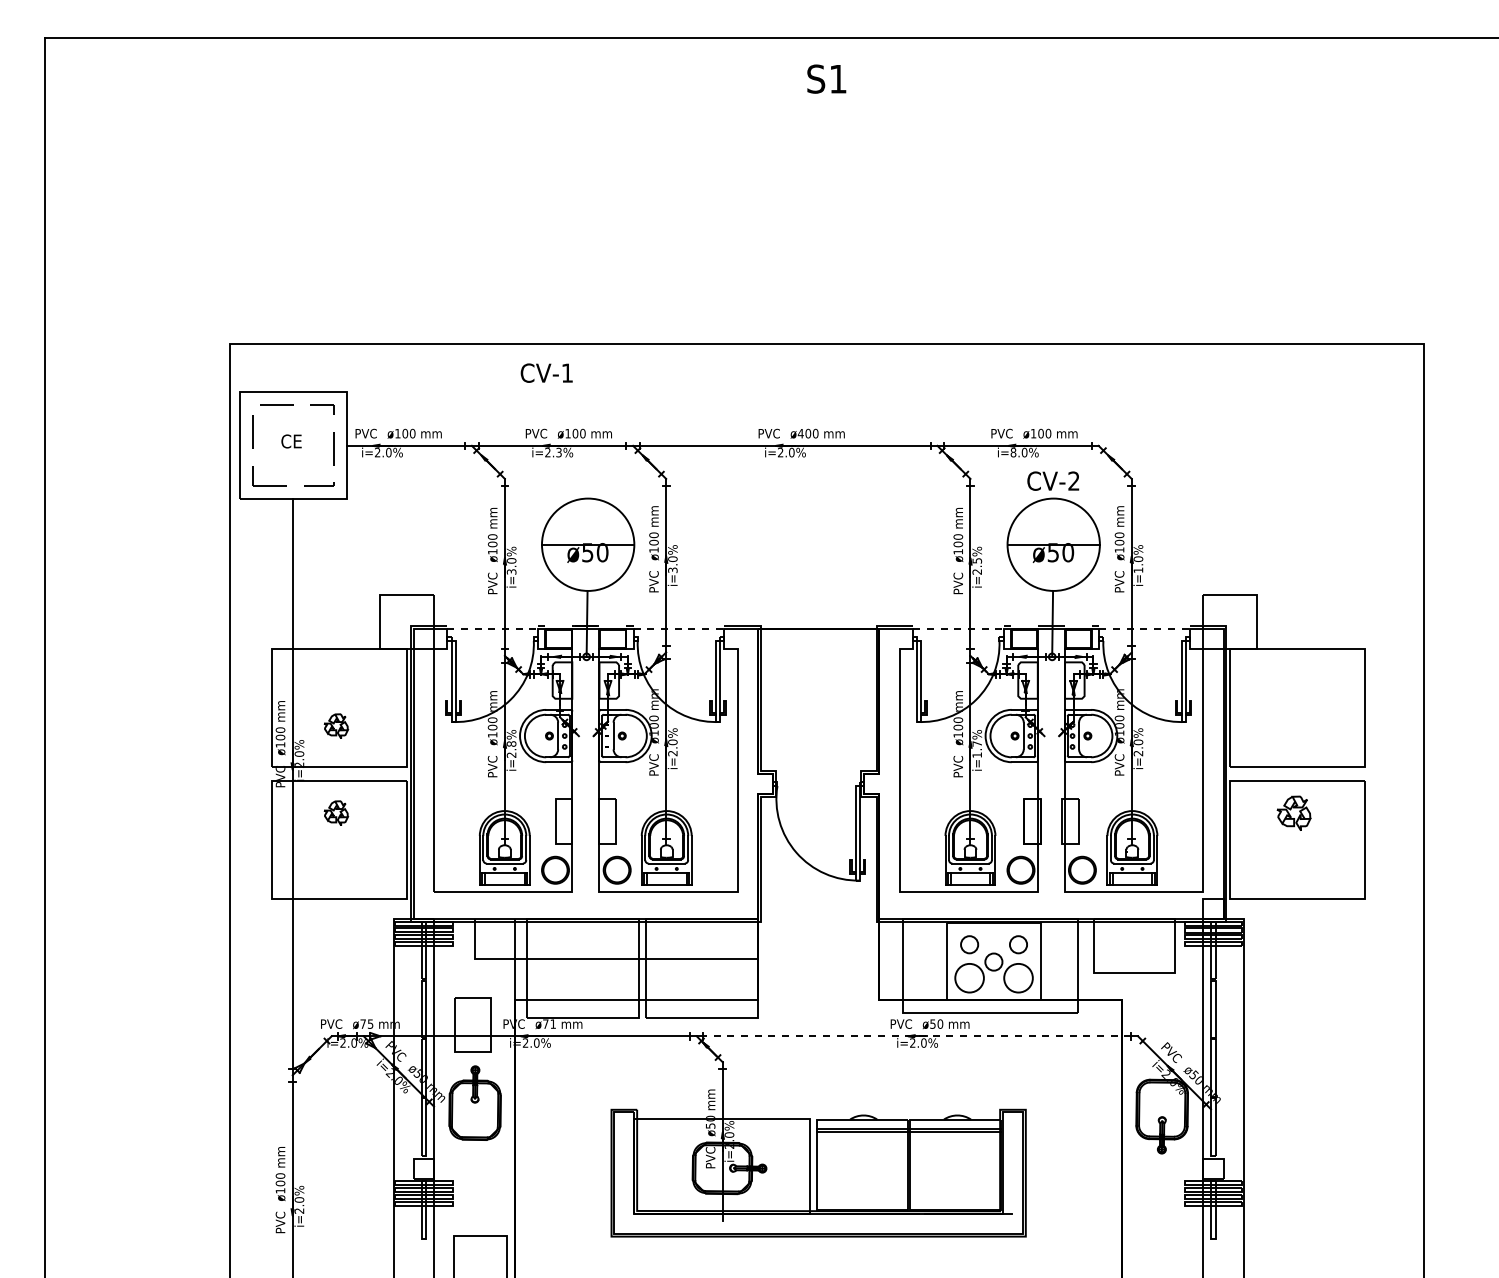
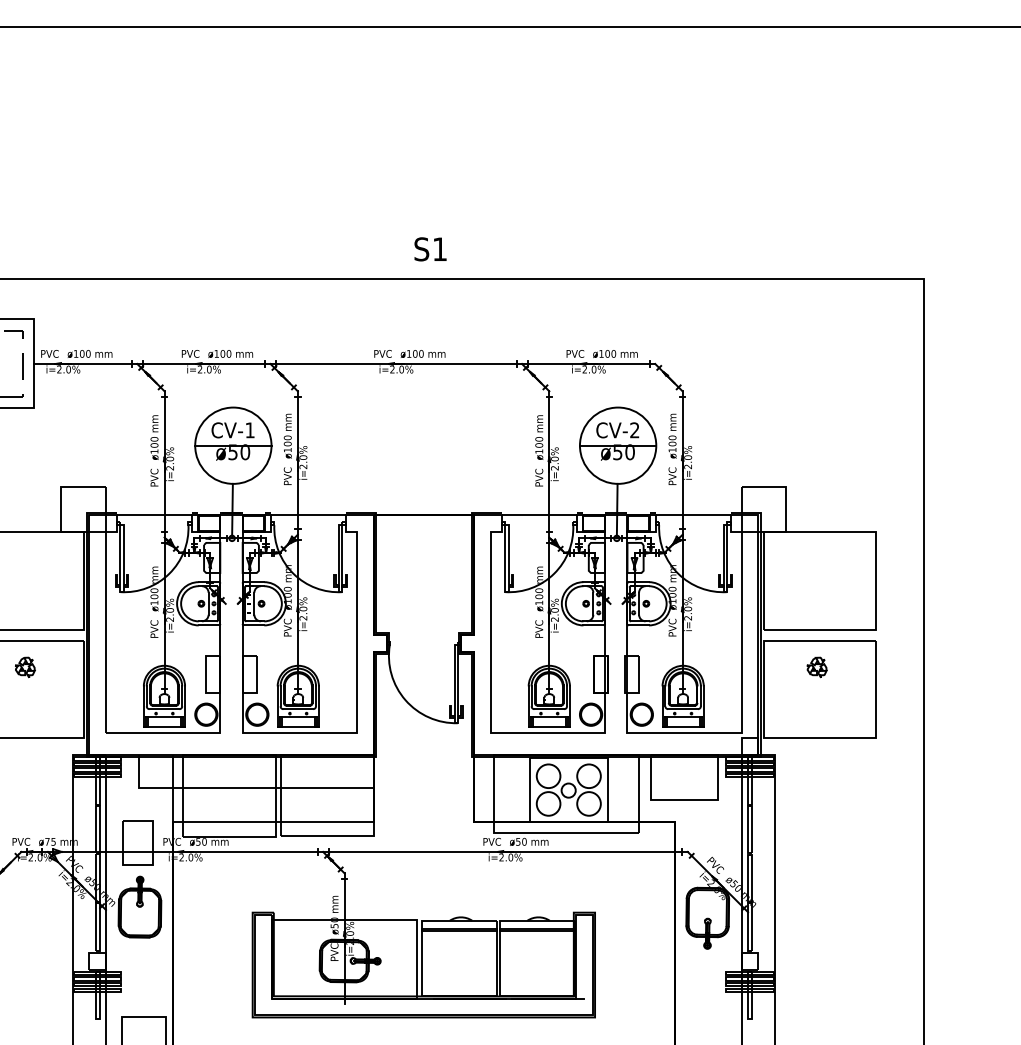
text: (826, 78) -> (430, 248), moved
text: (546, 372) -> (232, 429), moved
text: (800, 433) -> (408, 353), ø400 -> ø100
text: (558, 452) -> (208, 369), i=2.3% -> i=2.0%
text: (1013, 452) -> (584, 369), i=8.0% -> i=2.0%
text: (1053, 480) -> (617, 429), moved
text: (976, 560) -> (554, 458), i=2.5% -> i=2.0%
text: (672, 570) -> (303, 466), i=3.0% -> i=2.0%
text: (1137, 570) -> (687, 466), i=1.0% -> i=2.0%
text: (511, 571) -> (170, 467), i=3.0% -> i=2.0%
line: (493, 628) -> (155, 514), dashed -> solid
line: (679, 628) -> (308, 514), dashed -> solid
line: (958, 628) -> (539, 514), dashed -> solid
line: (1145, 628) -> (693, 514), dashed -> solid
part: (336, 725) -> (25, 595), removed
text: (511, 743) -> (170, 609), i=2.8% -> i=2.0%
text: (977, 749) -> (555, 614), i=1.7% -> i=2.0%
part: (1294, 812) -> (817, 666), size x0.71
circle: (969, 944) -> (548, 776), size x1.67
circle: (1018, 944) -> (589, 776), size x1.67
text: (549, 1023) -> (201, 841), ø71 -> ø50
line: (917, 1036) -> (505, 852), dashed -> solid

